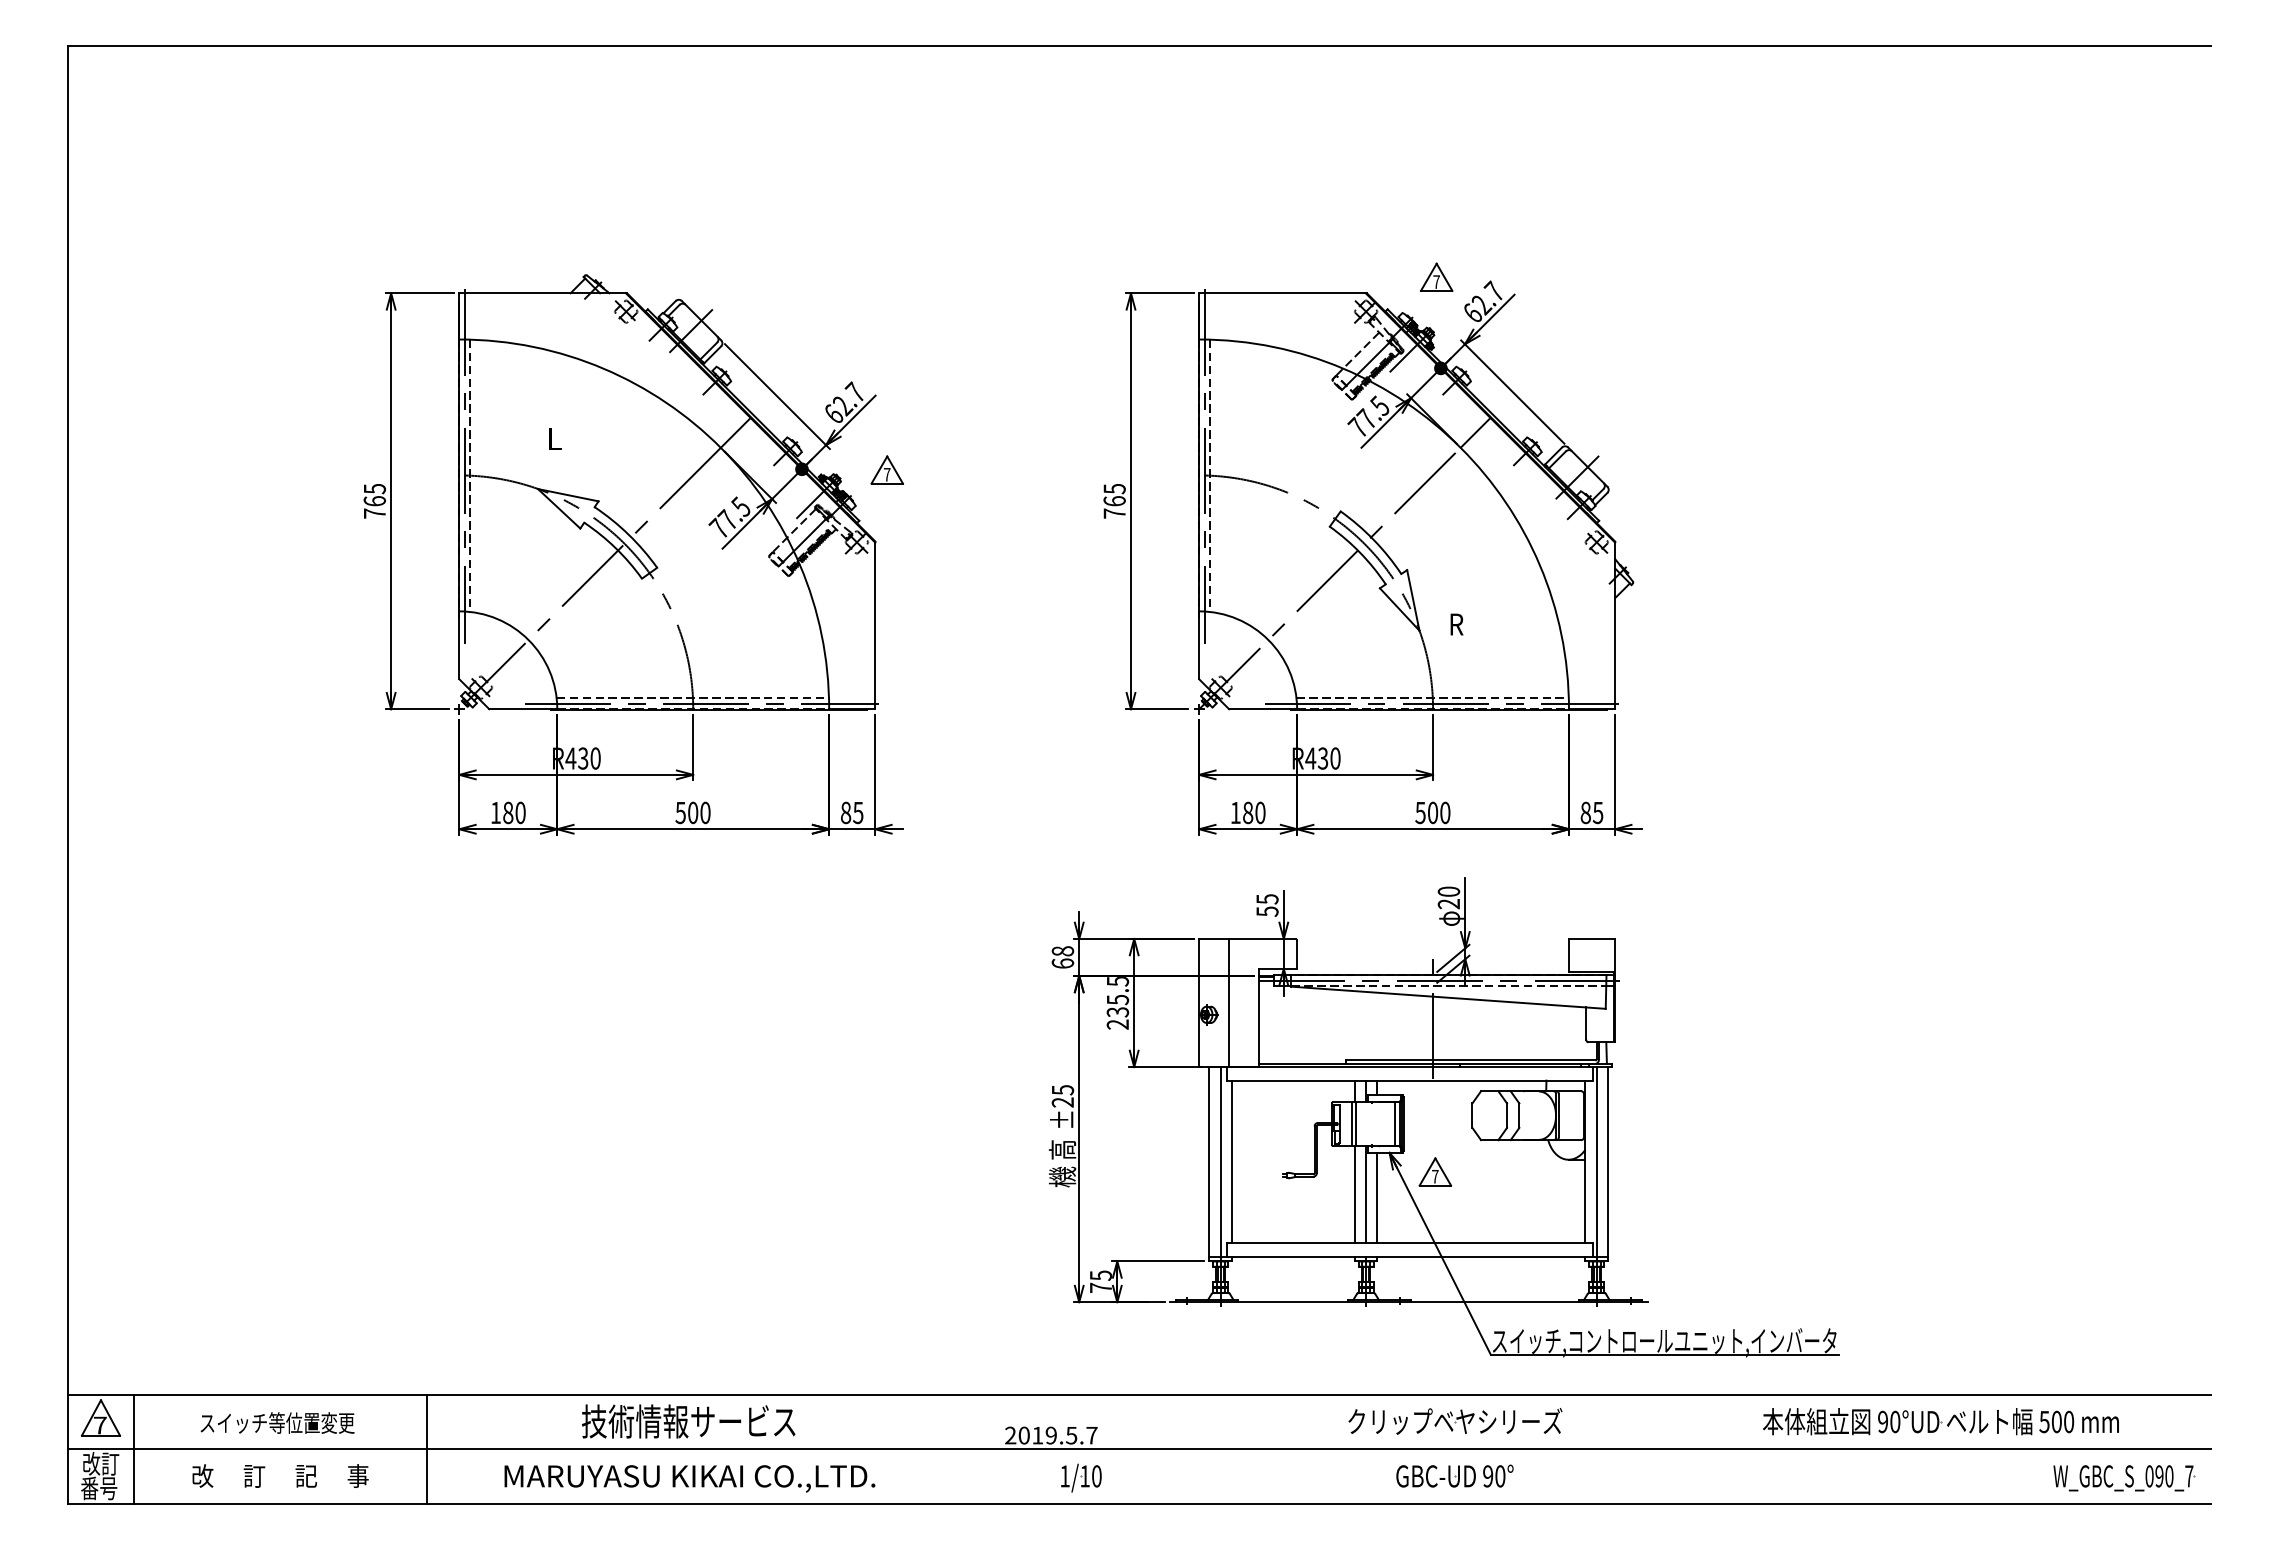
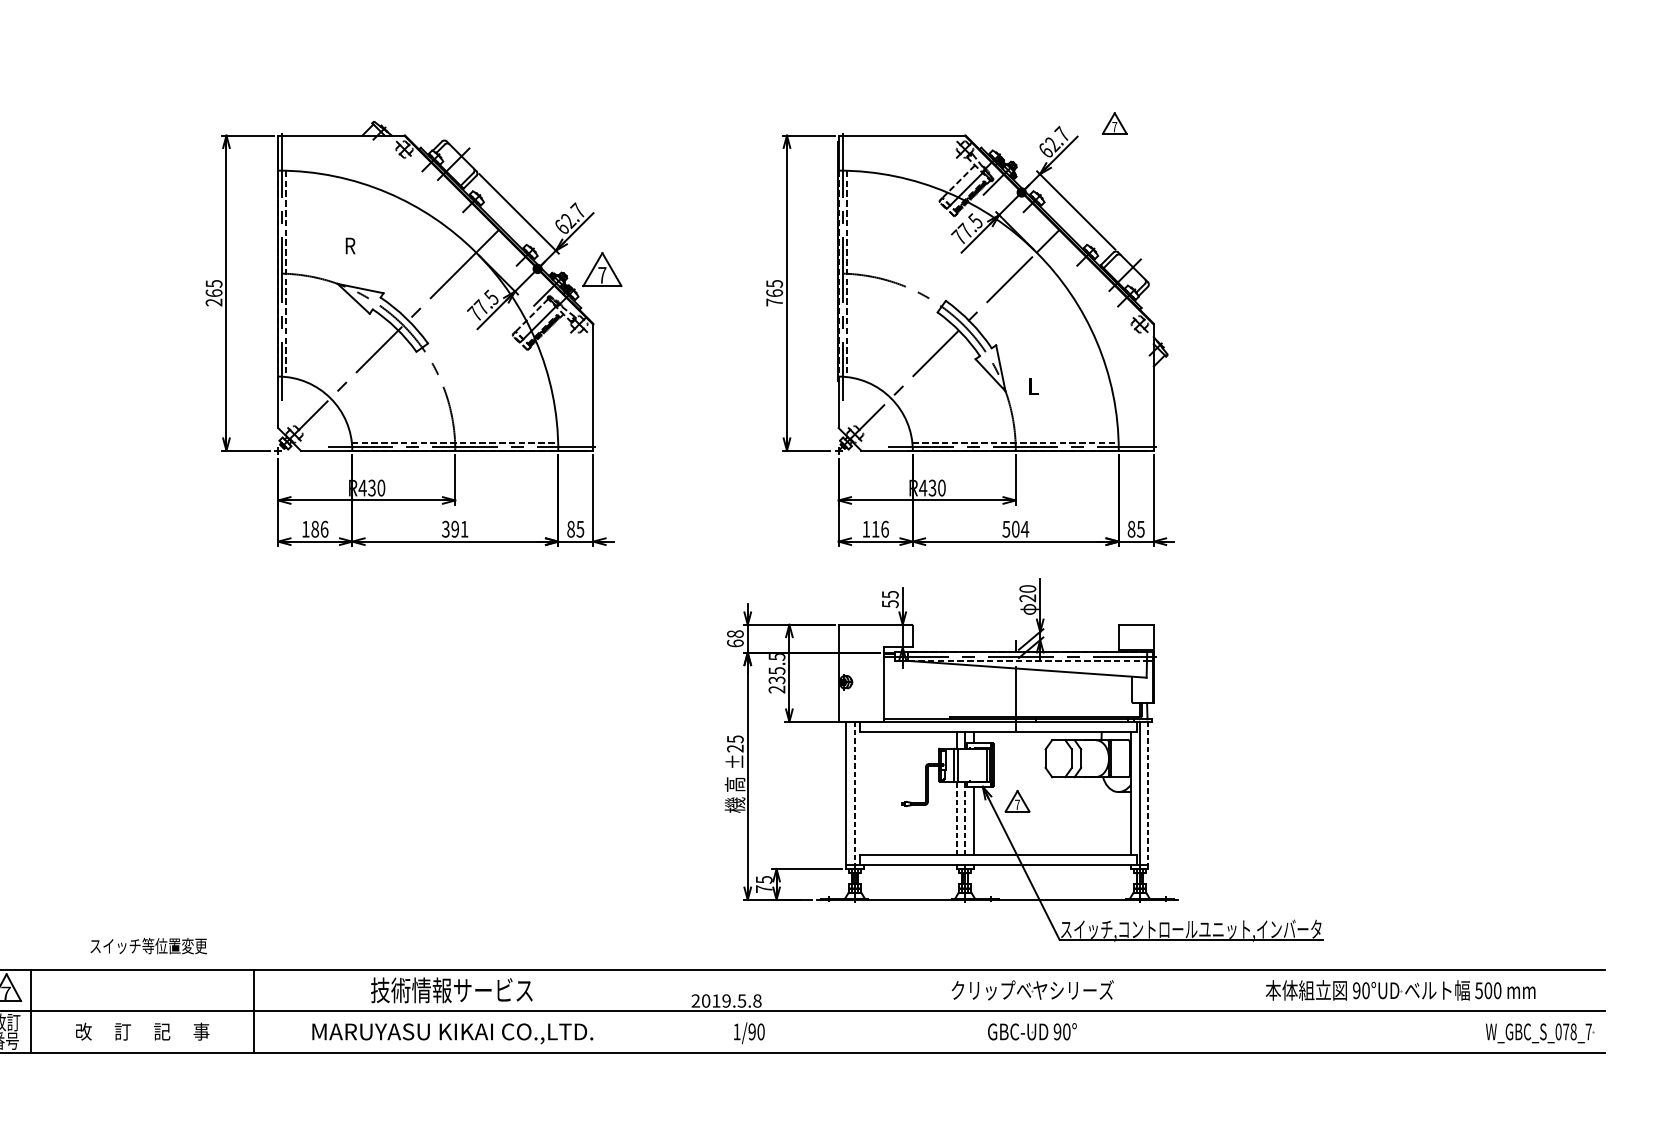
part: (1436, 276) -> (1114, 122), moved
text: (554, 438) -> (350, 245), L -> R
part: (886, 469) -> (601, 269), size x1.6
text: (374, 513) -> (213, 302), 765 -> 265
text: (1456, 624) -> (1033, 386), R -> L
text: (520, 812) -> (324, 528), 180 -> 186
text: (693, 812) -> (455, 528), 500 -> 391
text: (1254, 812) -> (880, 528), 180 -> 116
text: (1444, 812) -> (1024, 528), 500 -> 504
line: (1229, 1002) -> (861, 672), removed
line: (1232, 1161) -> (863, 793), removed
line: (1220, 1164) -> (854, 795), solid -> dashed
line: (1608, 1164) -> (1148, 795), solid -> dashed
line: (1354, 1194) -> (956, 818), solid -> dashed
line: (1366, 1194) -> (965, 818), solid -> dashed
text: (277, 1422) -> (148, 945), moved
text: (1091, 1435) -> (757, 1000), 2019.5.7 -> 2019.5.8
text: (1084, 1476) -> (751, 1032), 1/10 -> 1/90
text: (2164, 1476) -> (1569, 1032), W_GBC_S_090_7 -> W_GBC_S_078_7

